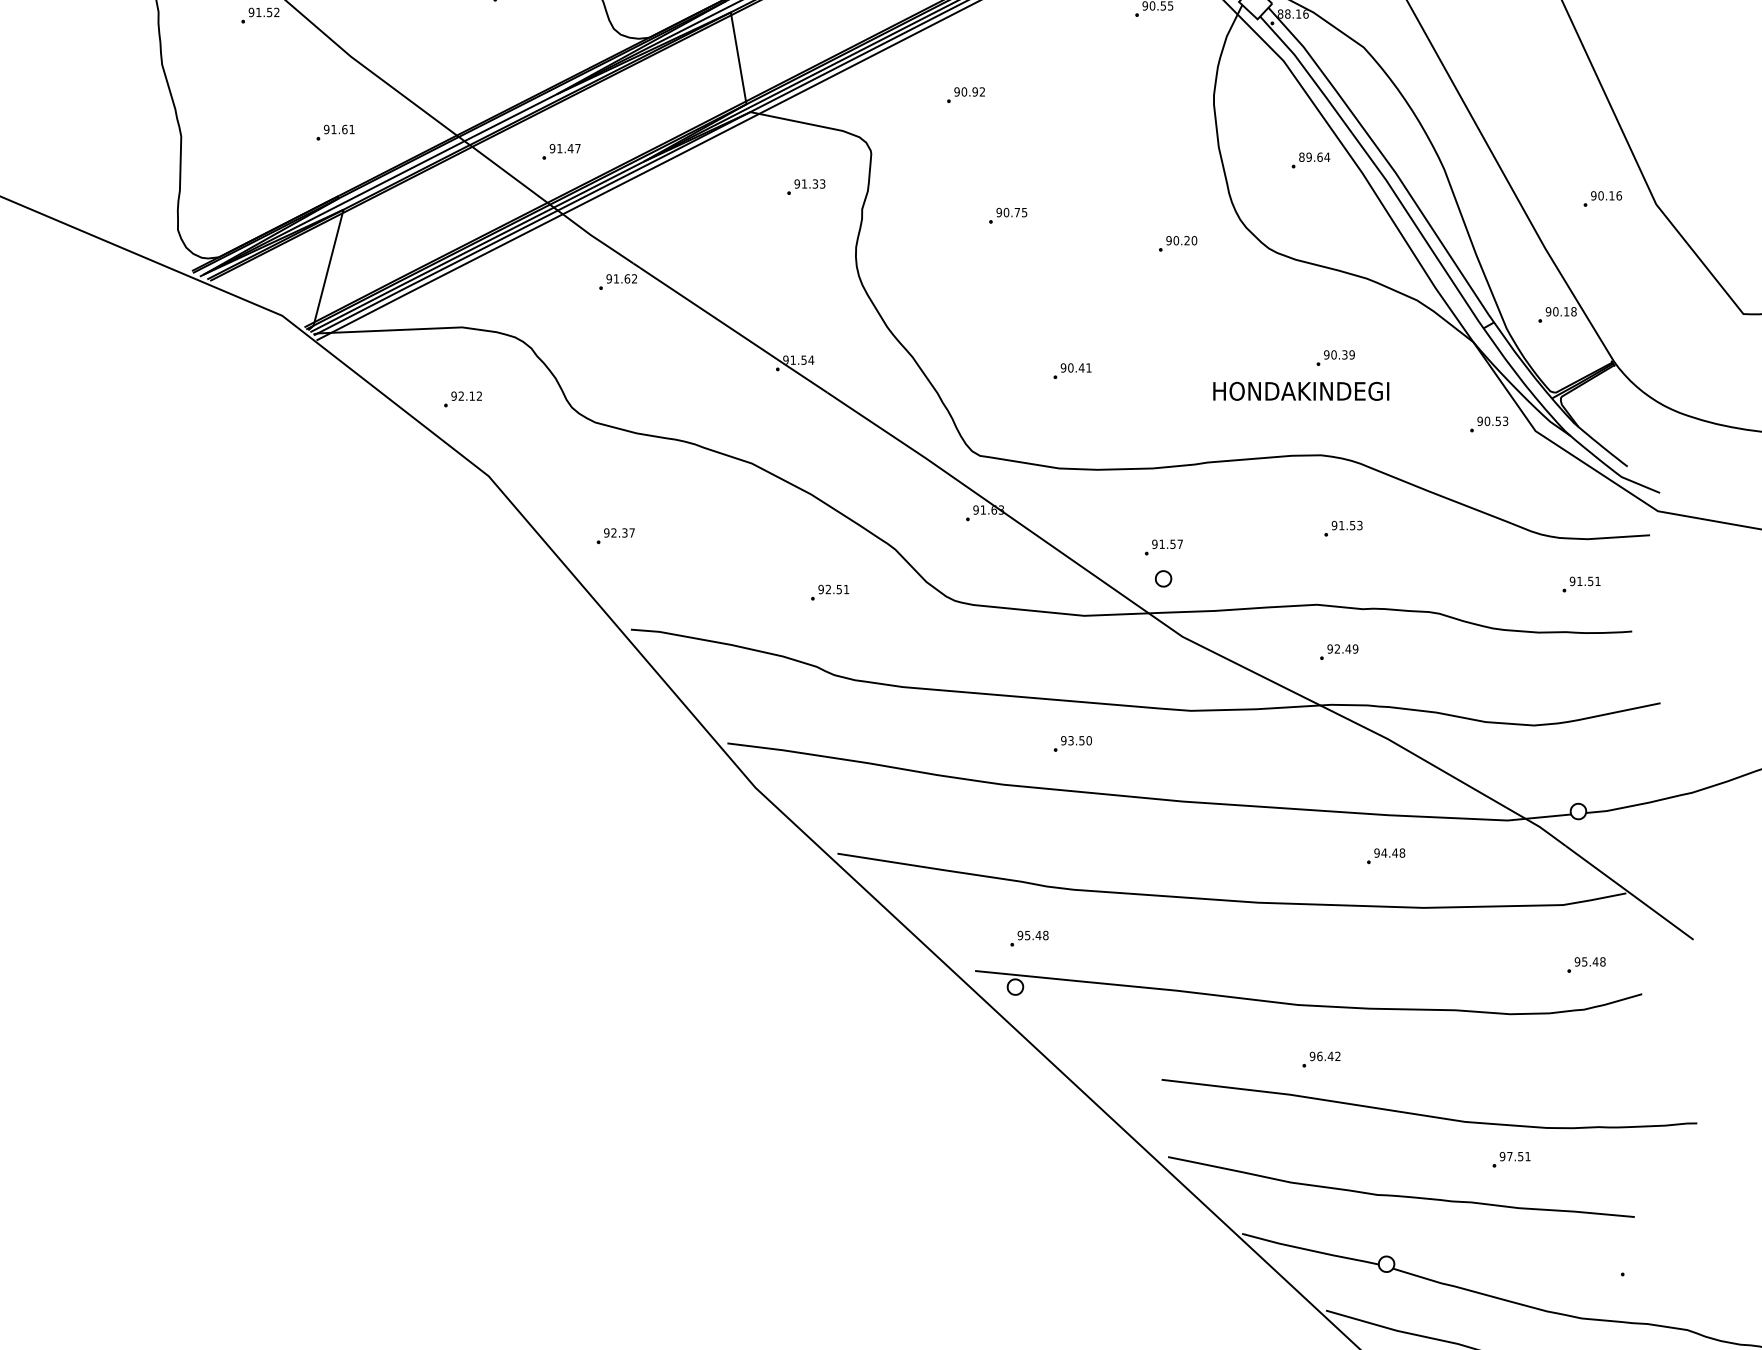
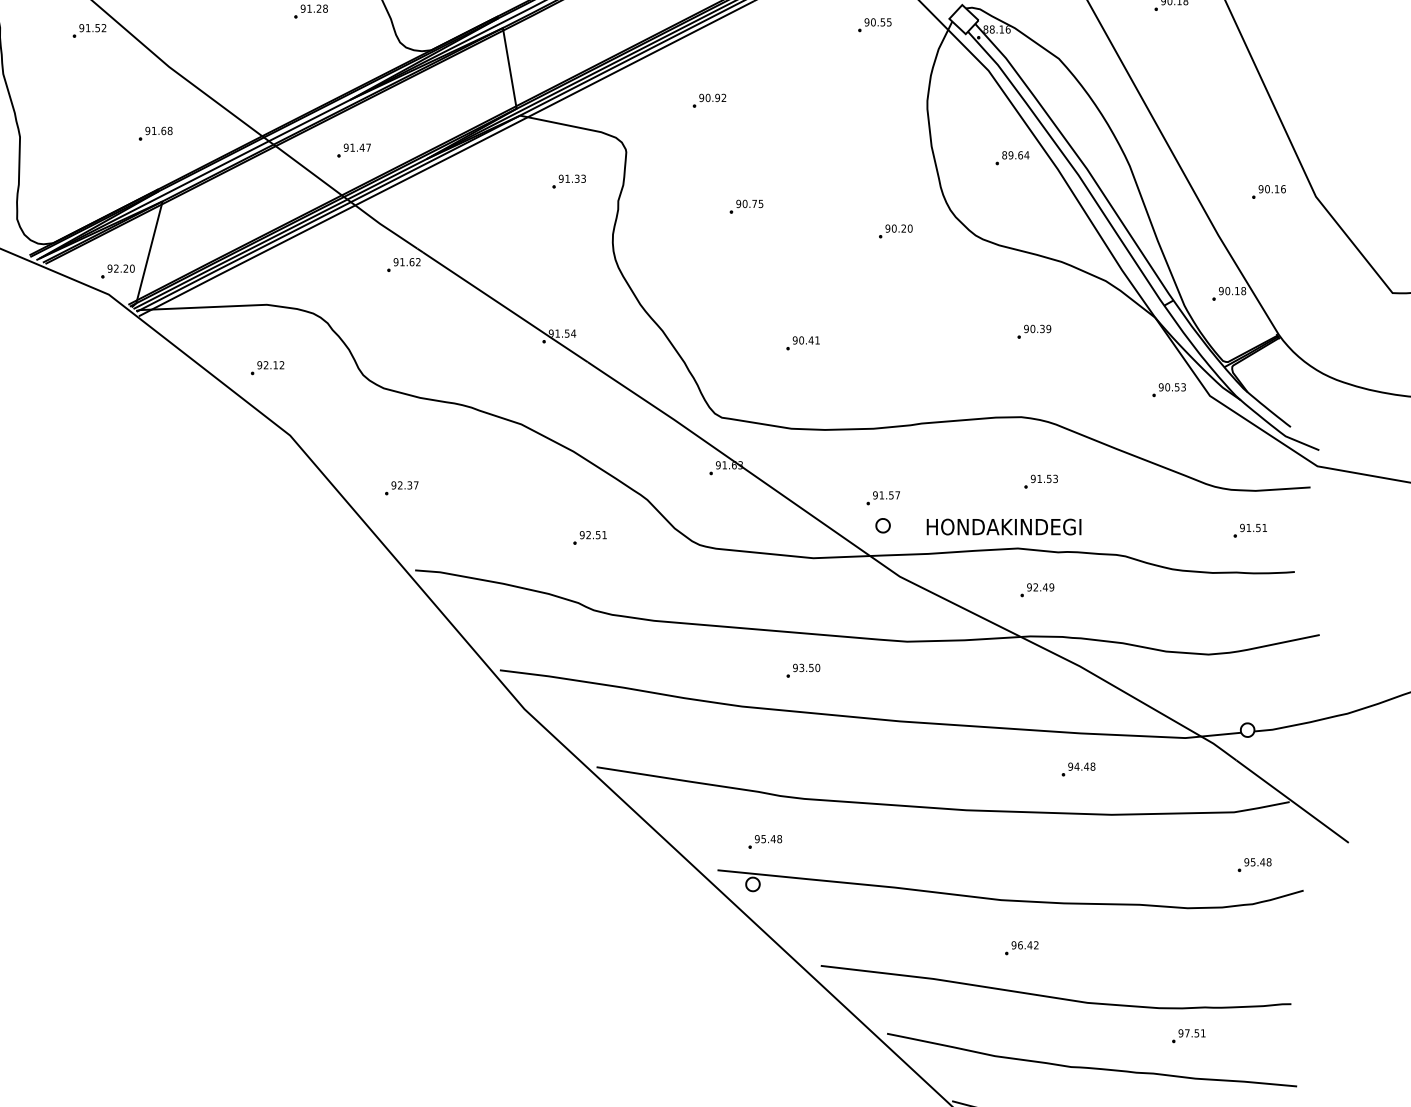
text: (351, 129) -> (169, 130), 91.61 -> 91.68
part: (292, 289) -> (117, 271), added
text: (1301, 390) -> (1004, 526), moved
curve: (1425, 1114) -> (1052, 996), moved

